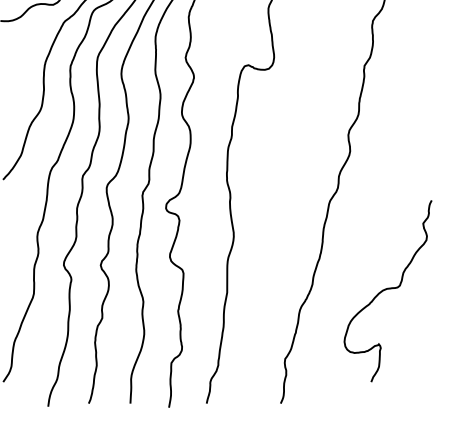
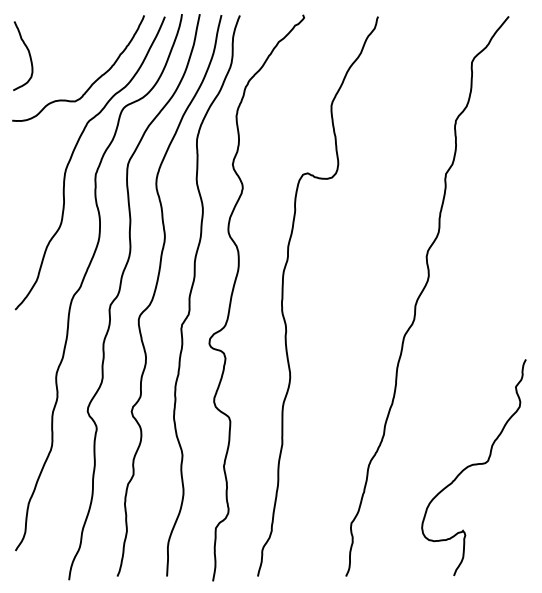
curve: (387, 289) -> (473, 465), moved

